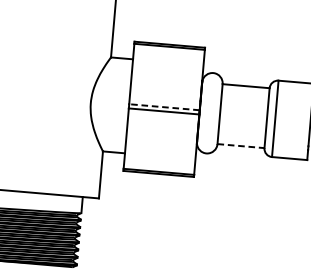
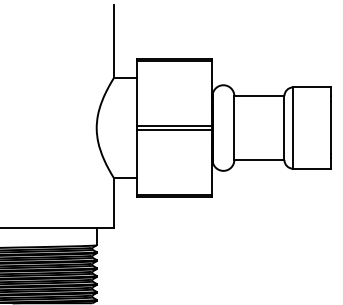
line: (164, 106) -> (174, 125), dashed -> solid
line: (241, 145) -> (259, 159), dashed -> solid

